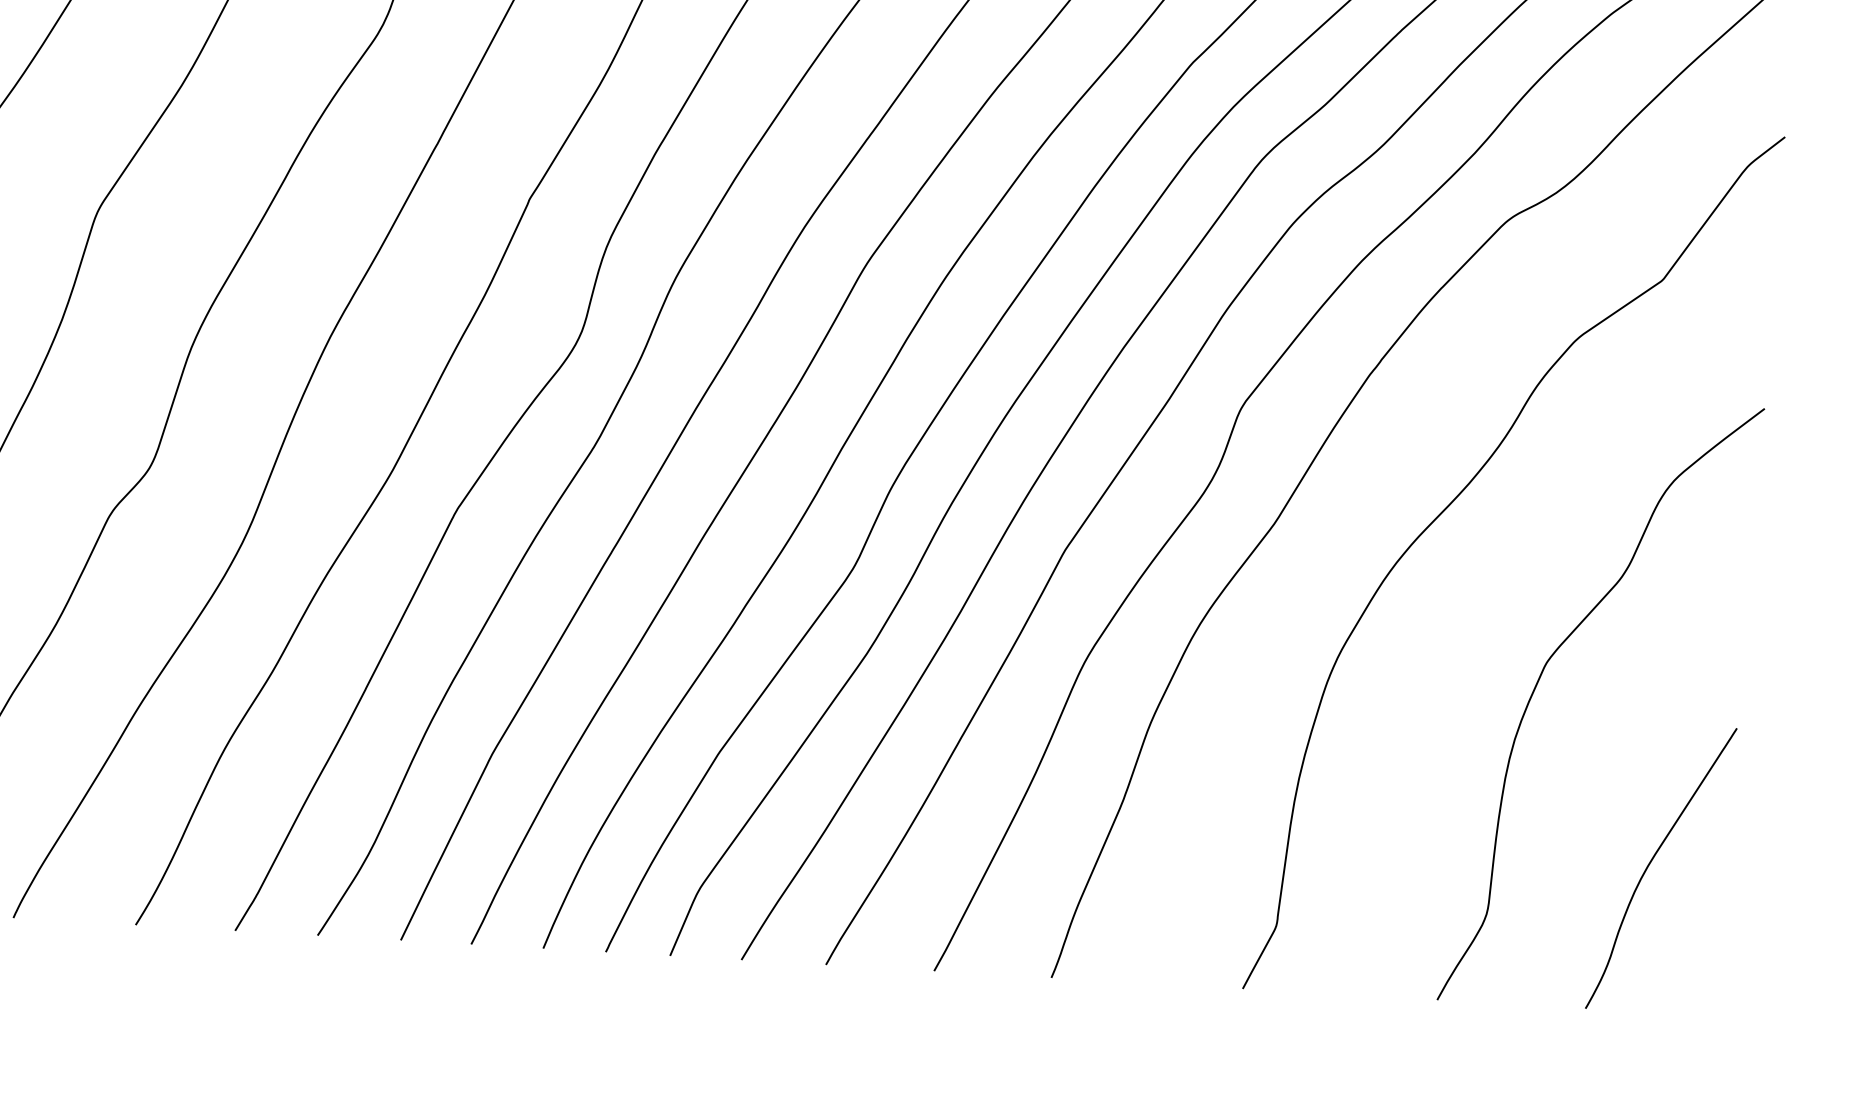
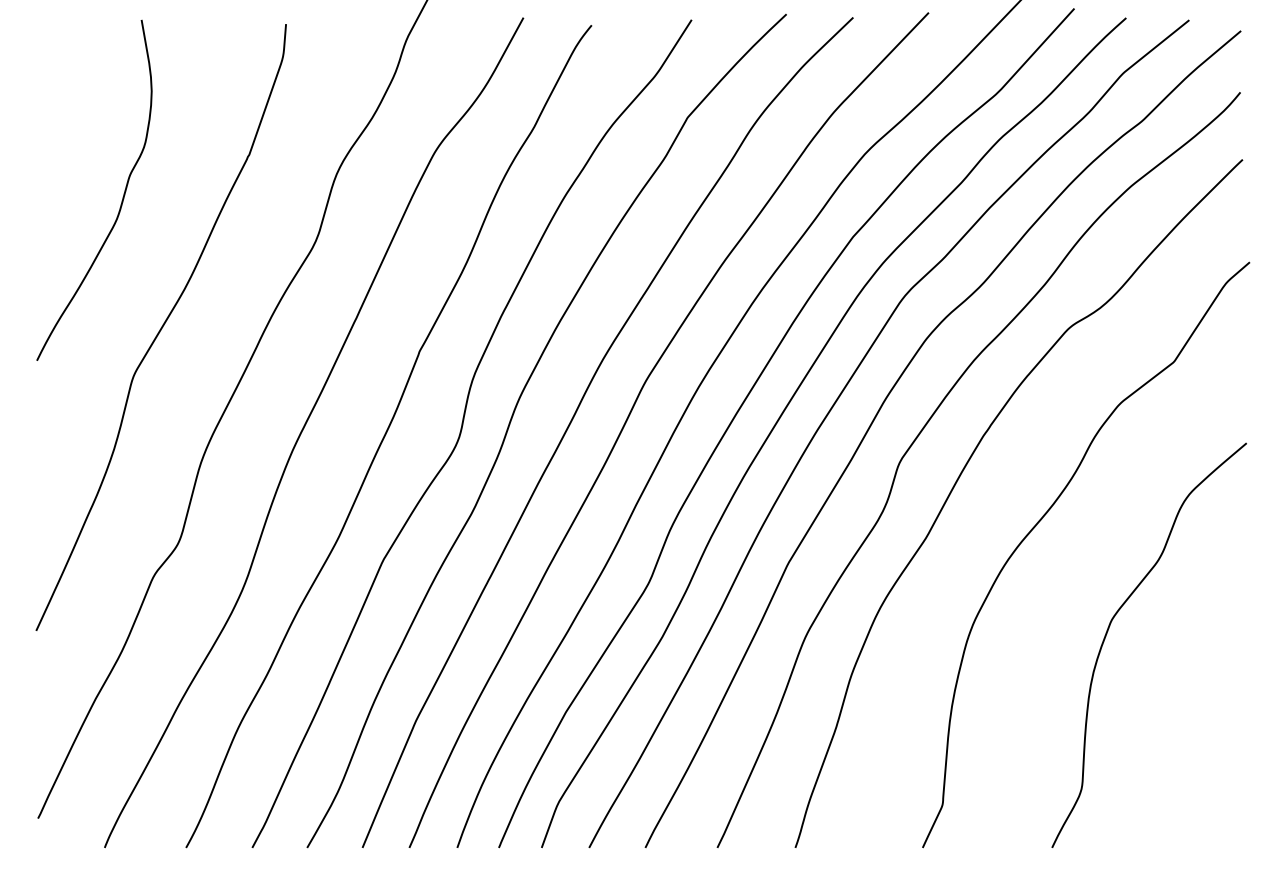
curve: (1652, 862) -> (1189, 748), removed

